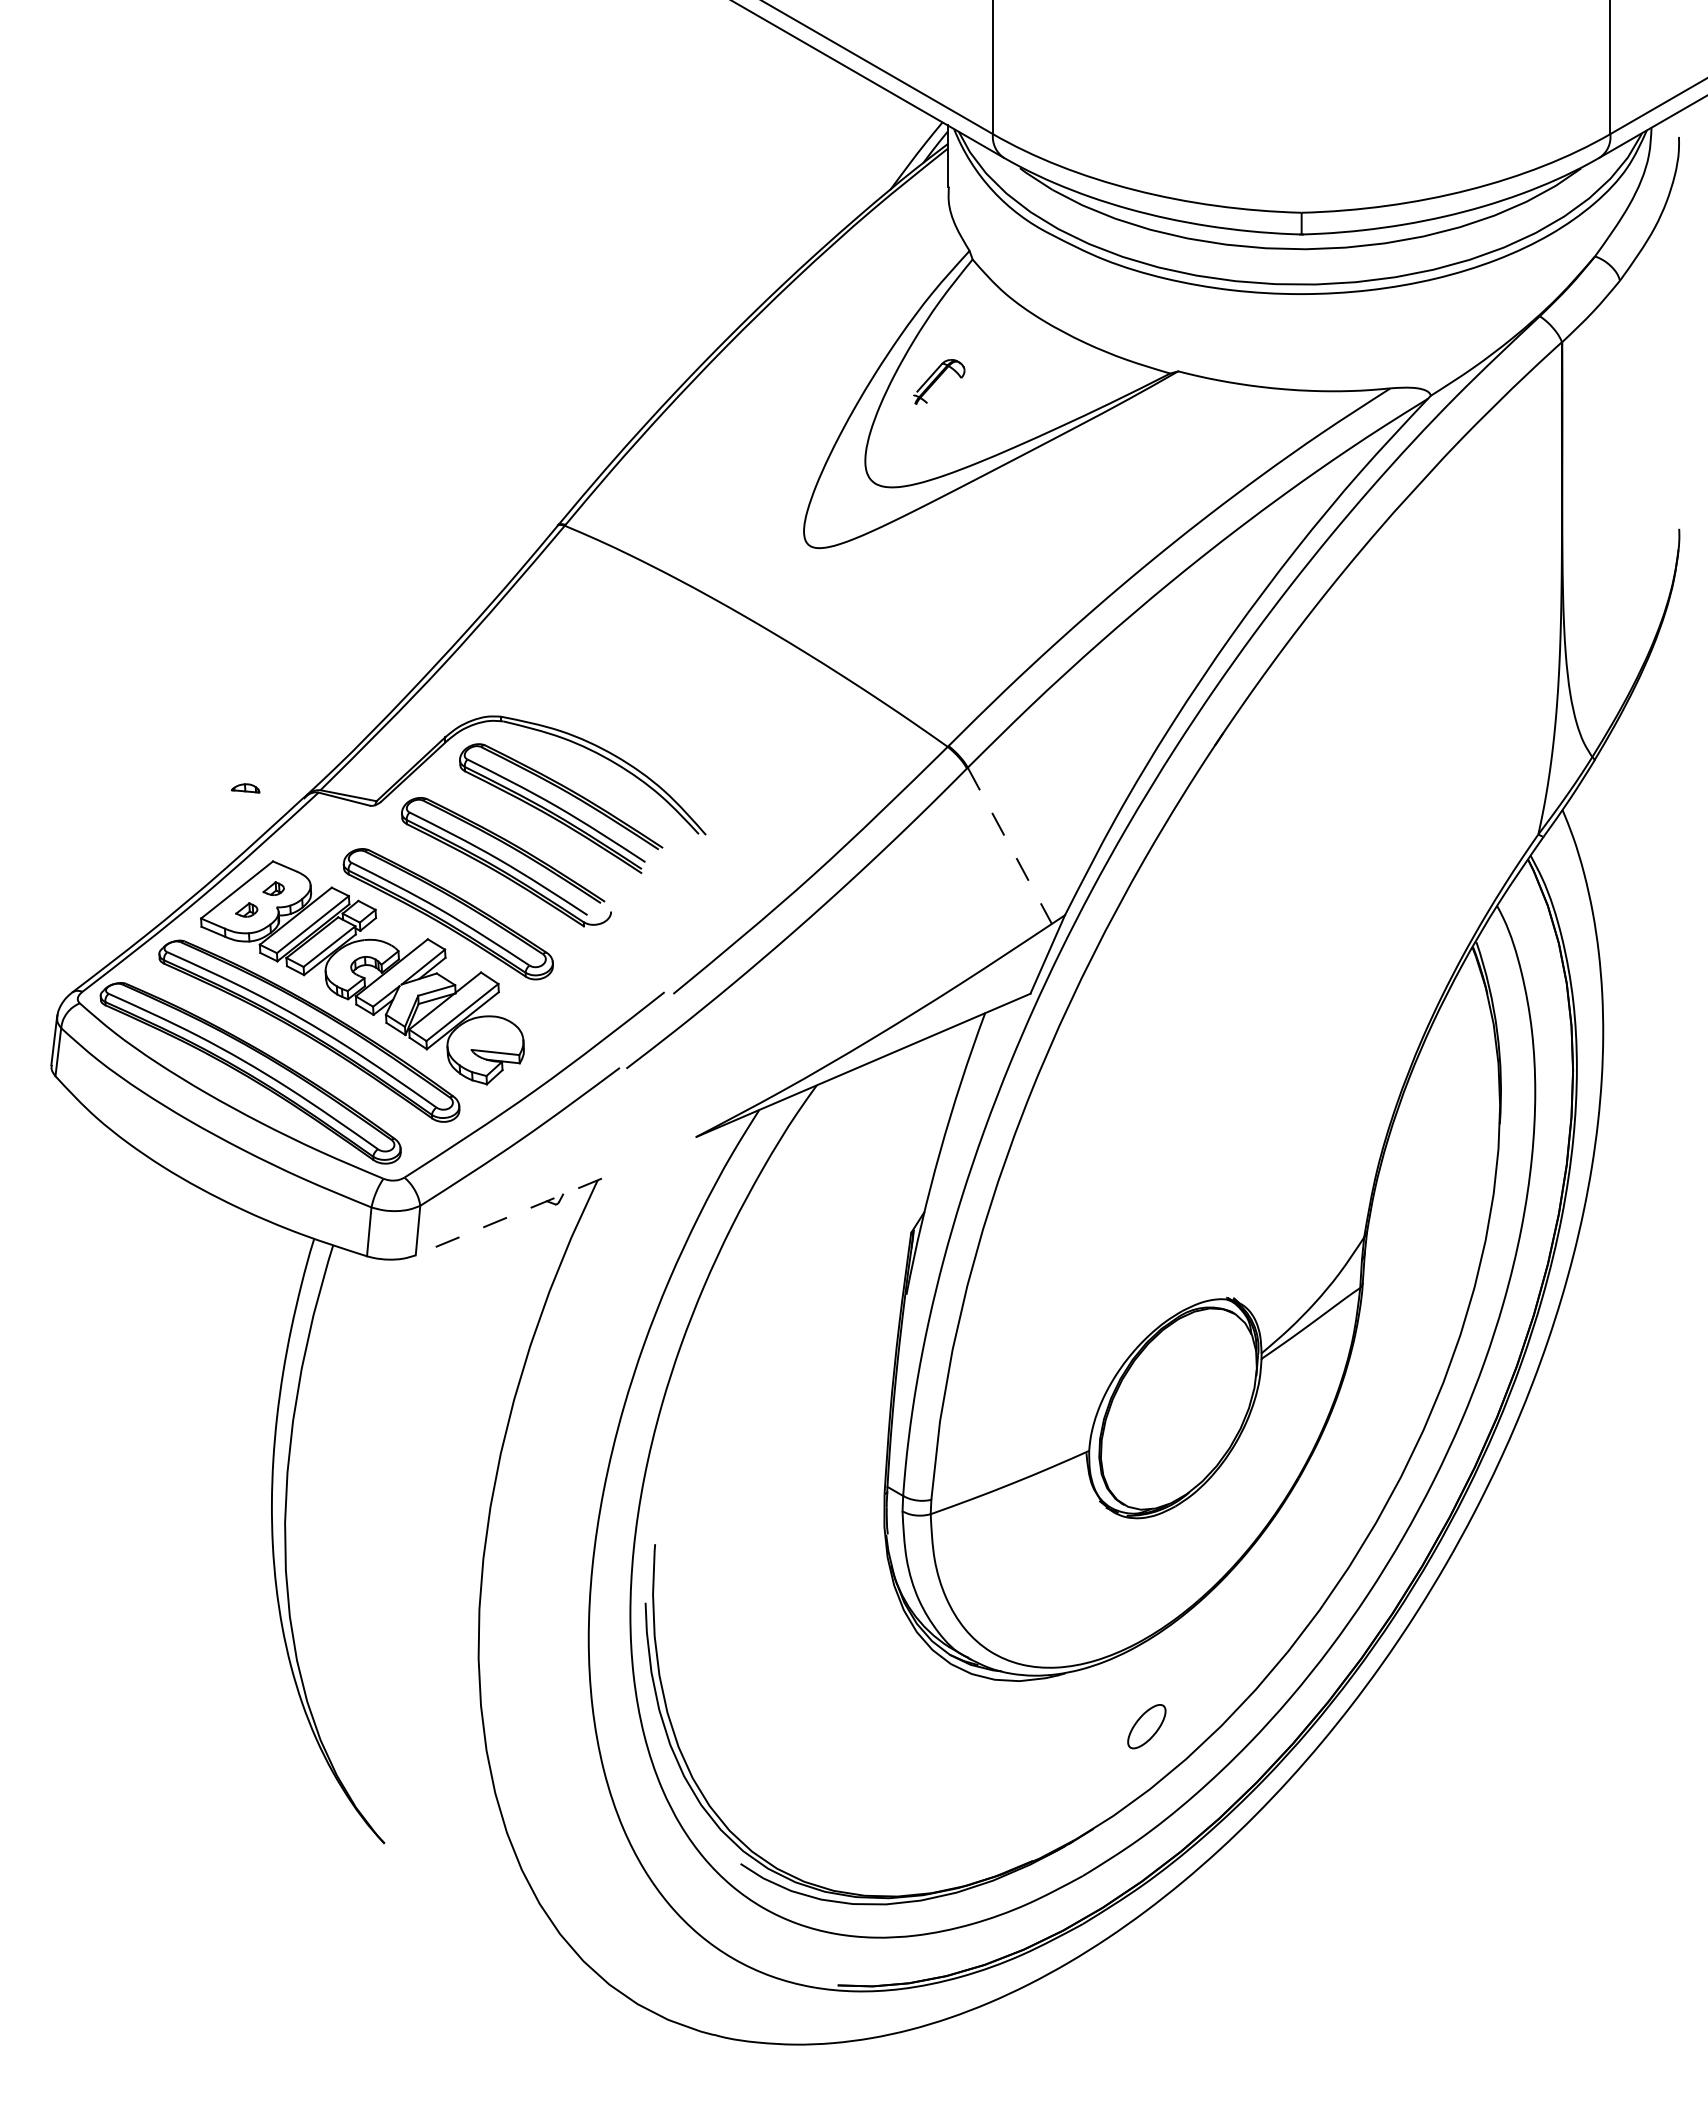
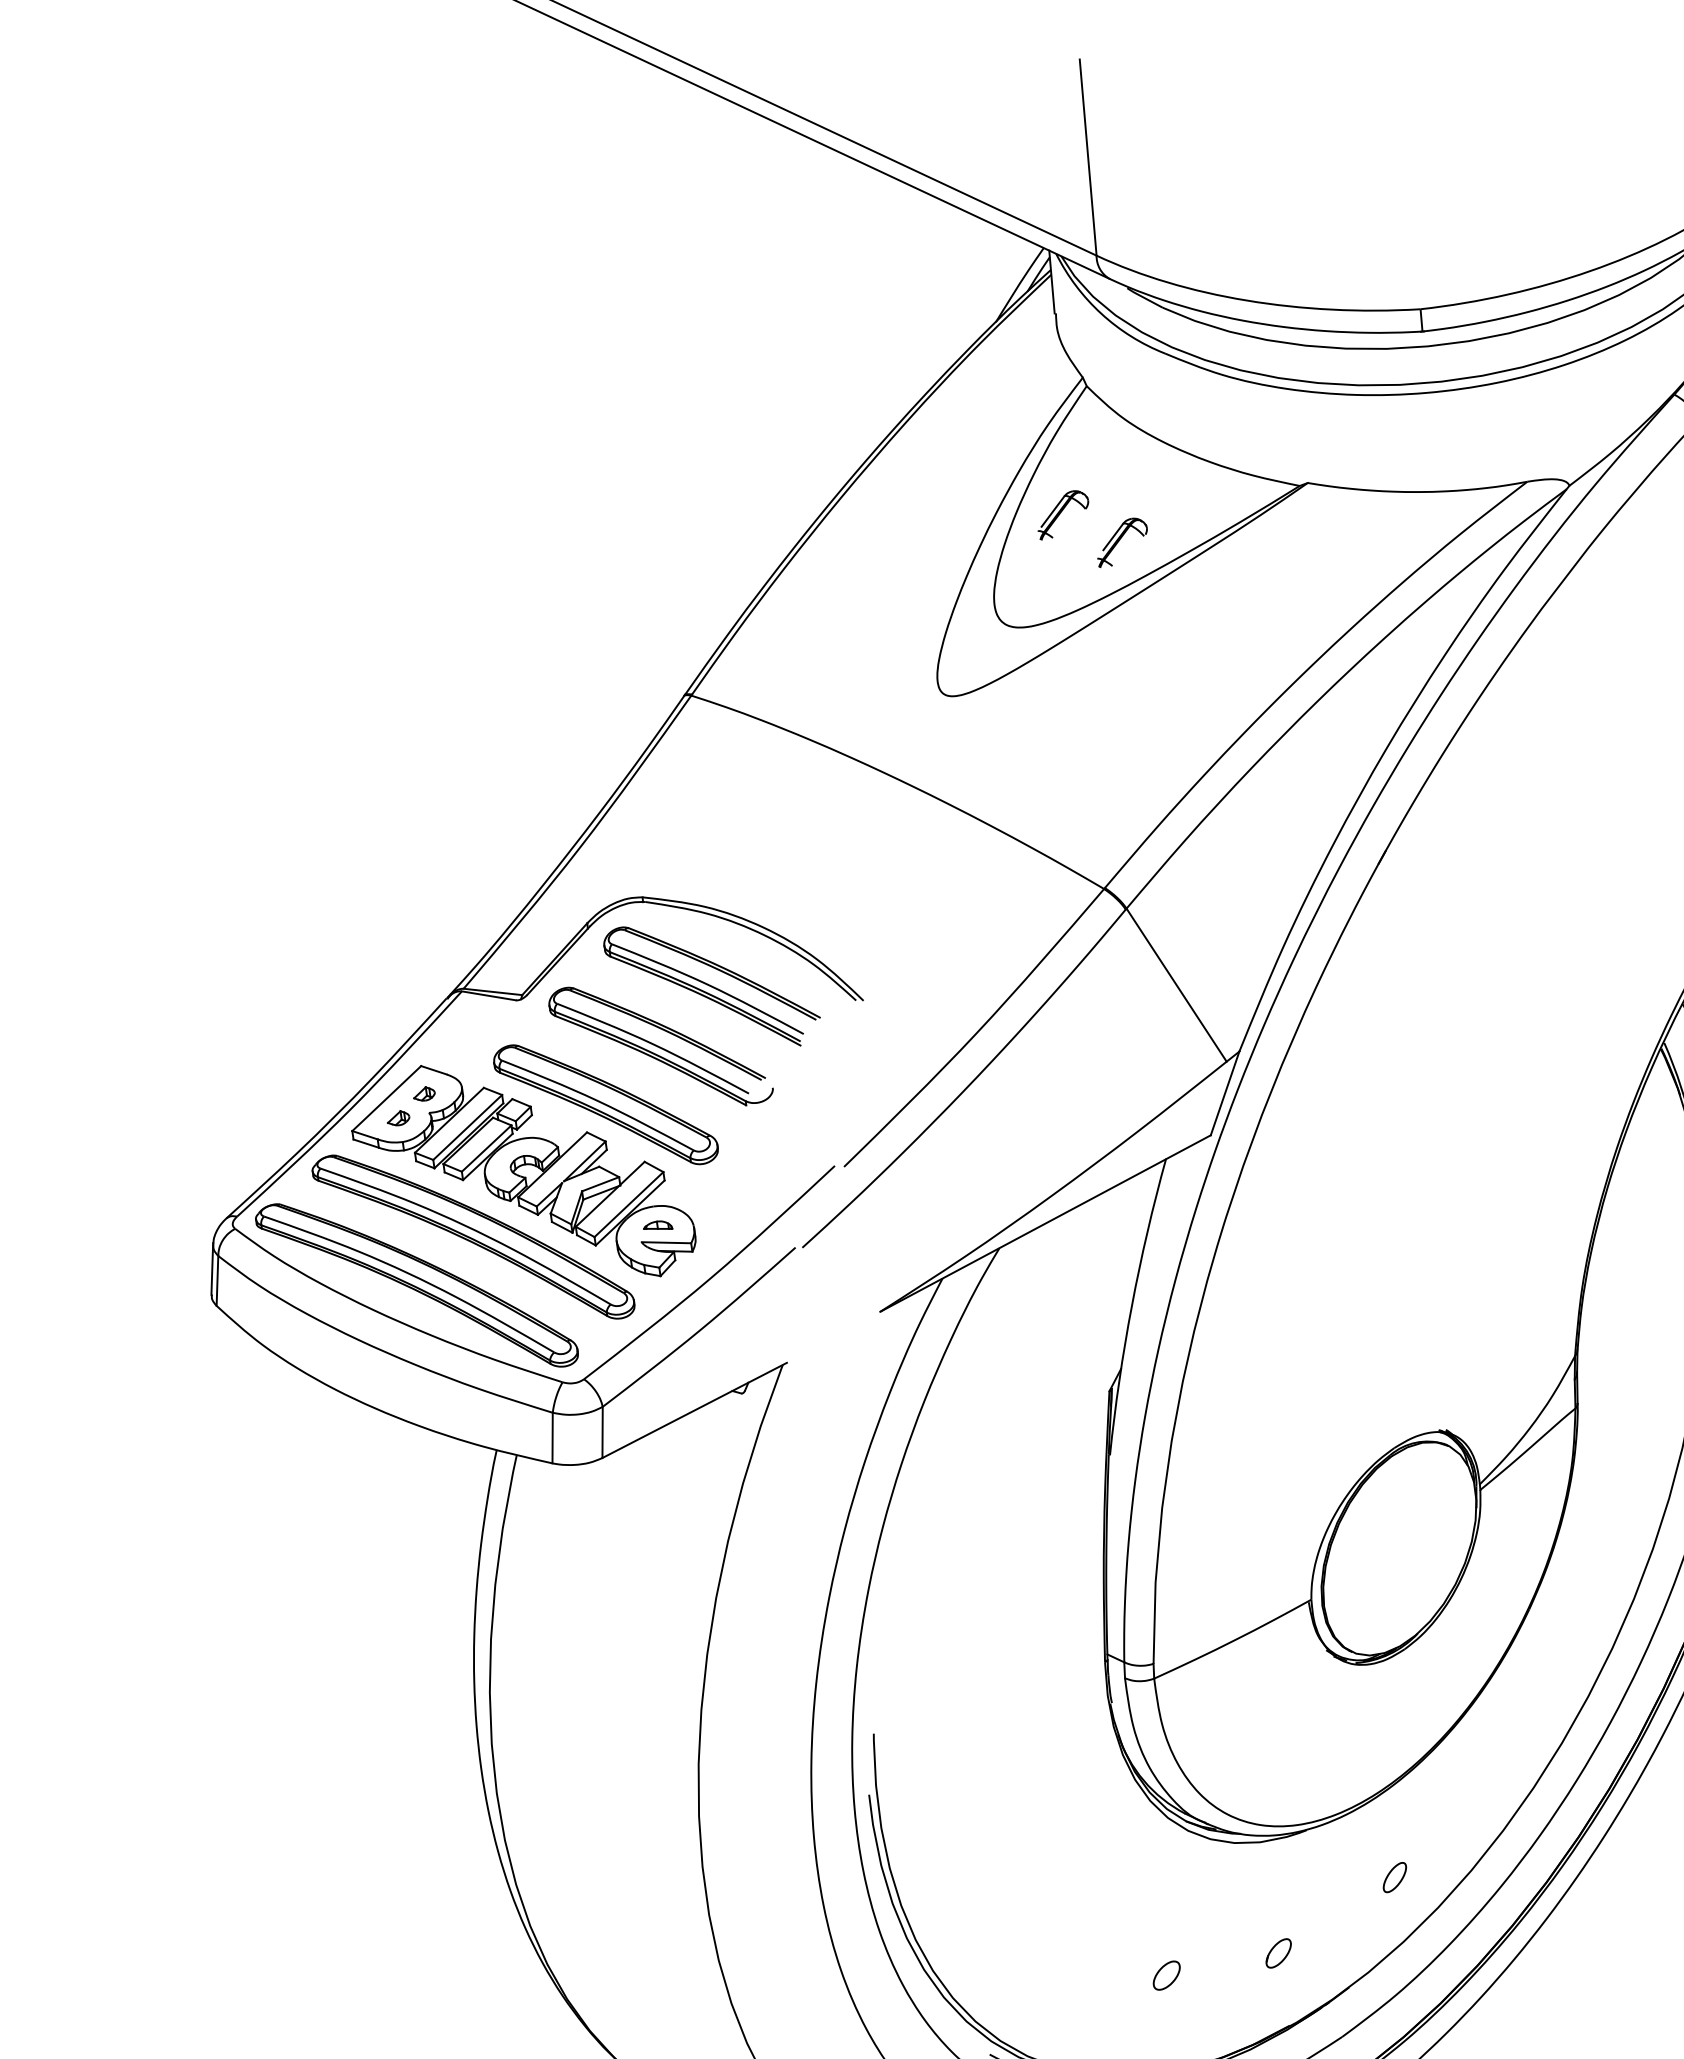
part: (993, 413) -> (1121, 542), added
part: (245, 788) -> (657, 1225), moved
line: (1009, 845) -> (1176, 984), dashed -> solid
line: (508, 1216) -> (694, 1410), dashed -> solid
part: (1146, 1725) -> (1394, 1876), size x0.62
part: (1027, 1790) -> (1277, 1953), added
part: (918, 1802) -> (1167, 1975), added

